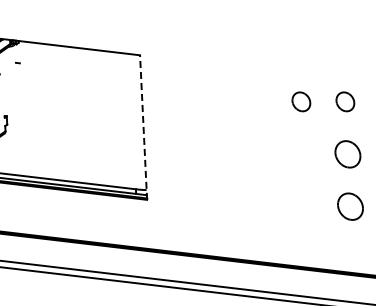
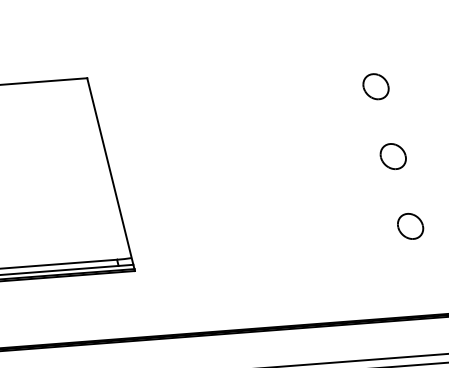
part: (301, 101) -> (316, 97), removed
line: (143, 127) -> (110, 174), dashed -> solid
part: (347, 153) -> (392, 155), size x0.71
part: (350, 206) -> (410, 226), size x0.71

